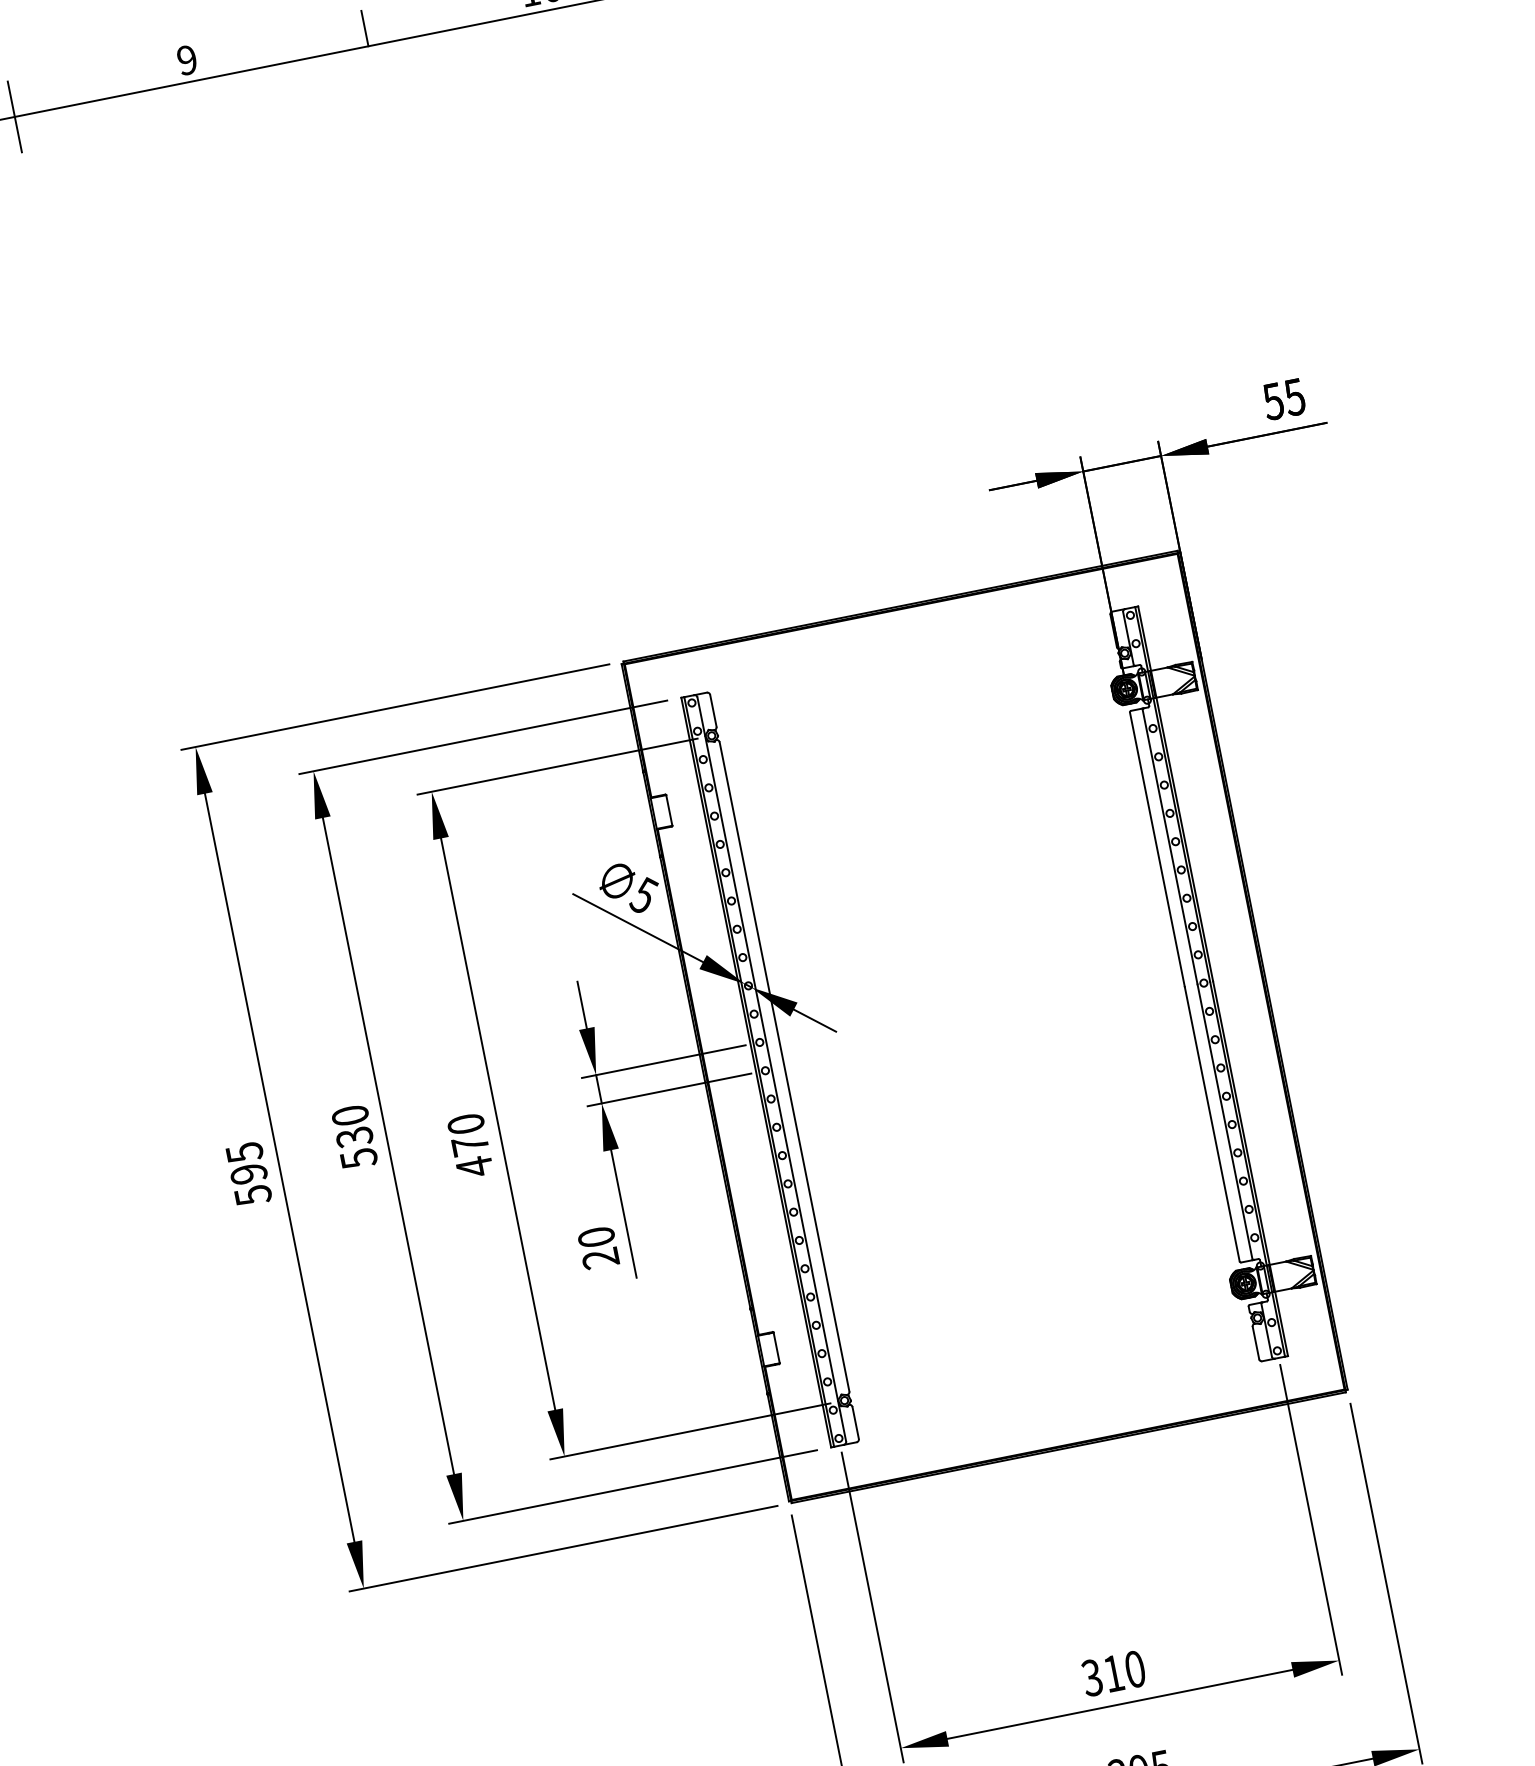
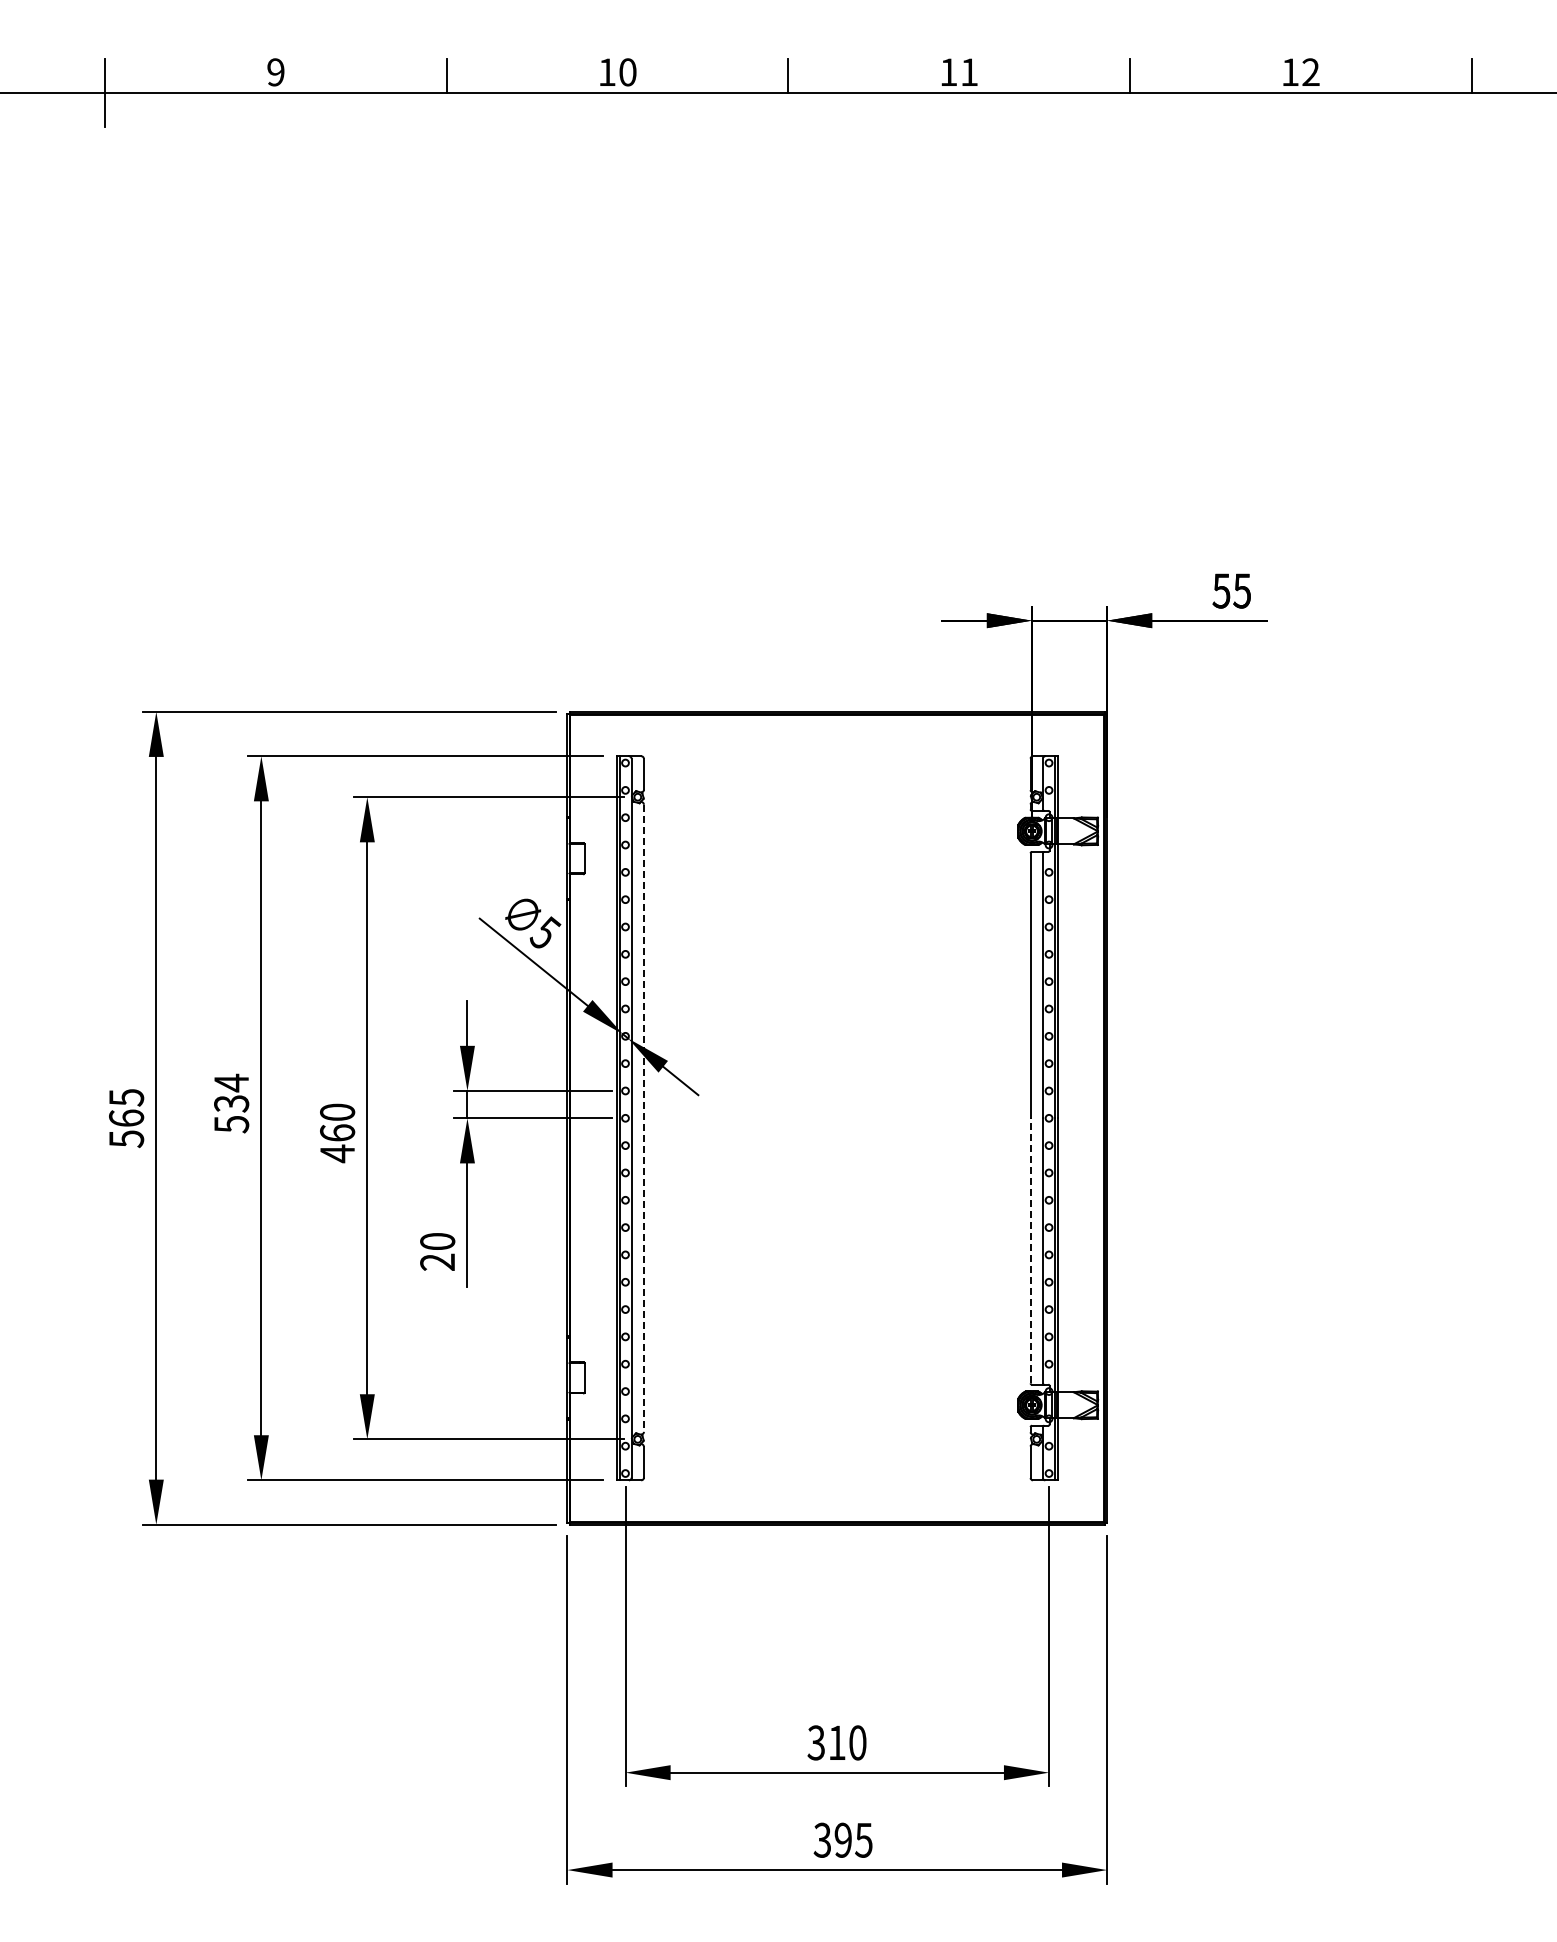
line: (784, 1067) -> (643, 1118), solid -> dashed
text: (350, 1115) -> (231, 1082), 530 -> 534
line: (1212, 1123) -> (1030, 1250), solid -> dashed
text: (470, 1145) -> (337, 1132), 470 -> 460
text: (248, 1173) -> (126, 1117), 595 -> 565

